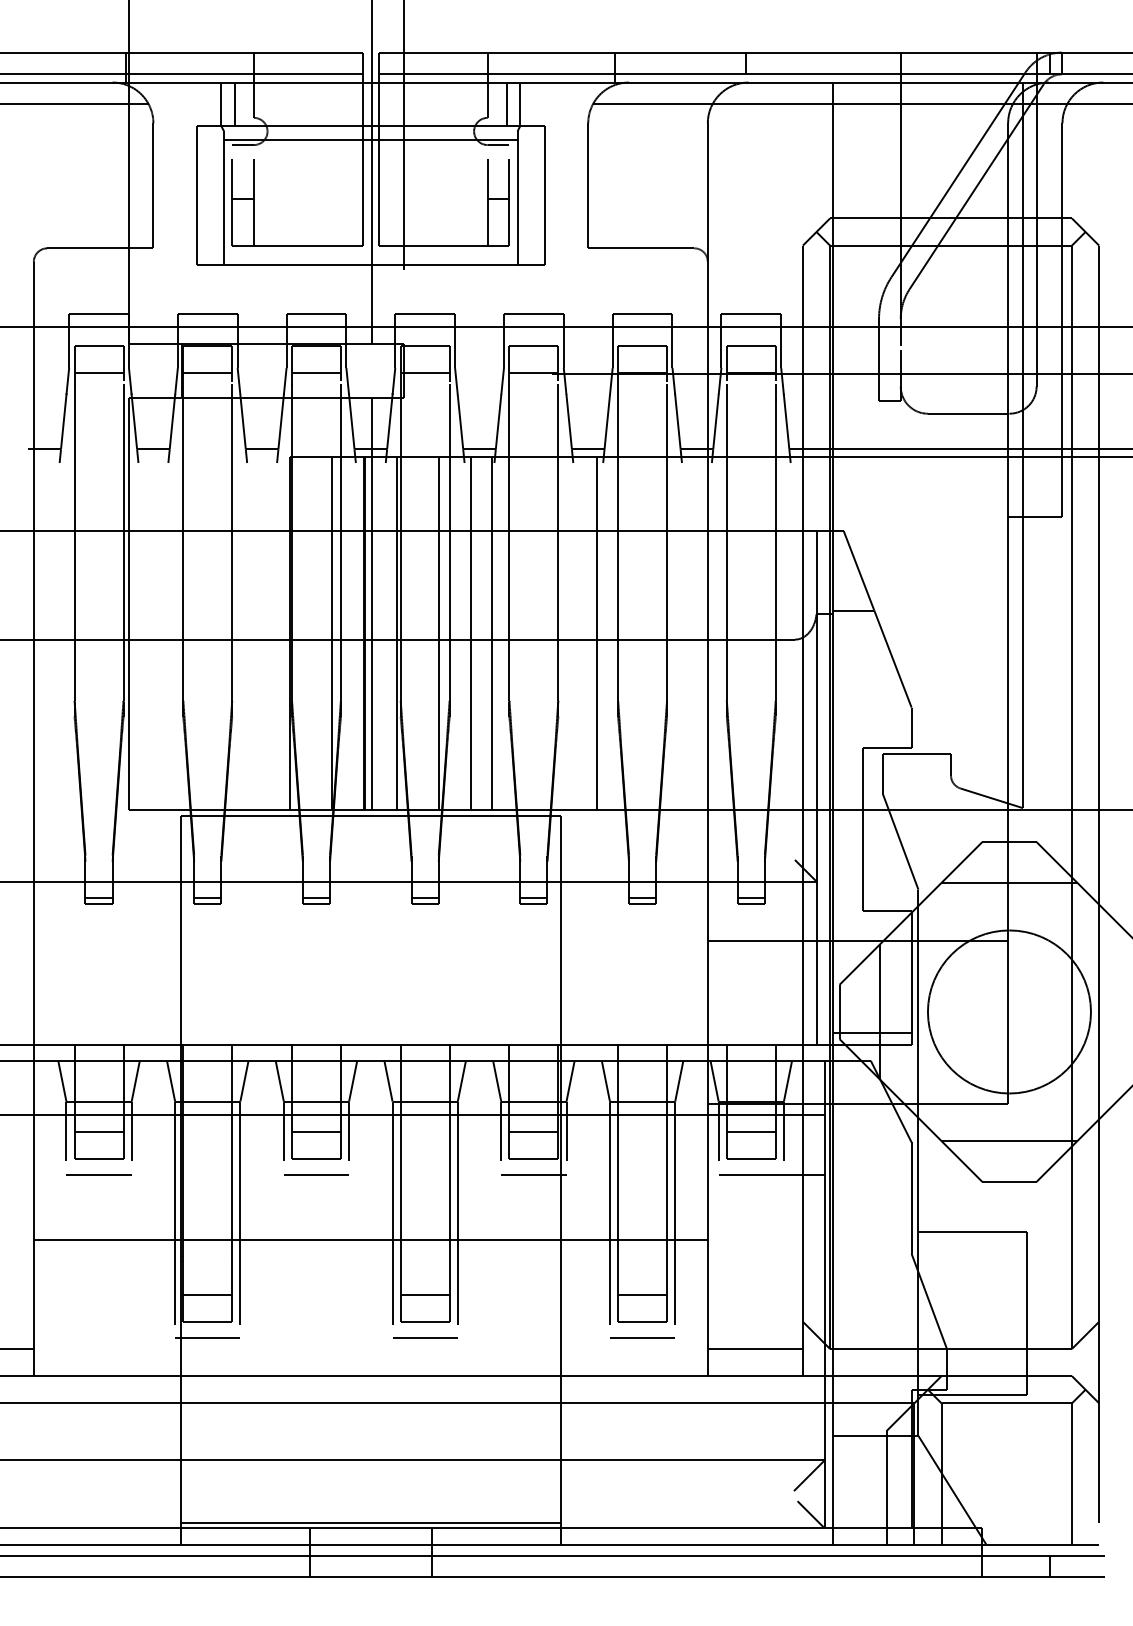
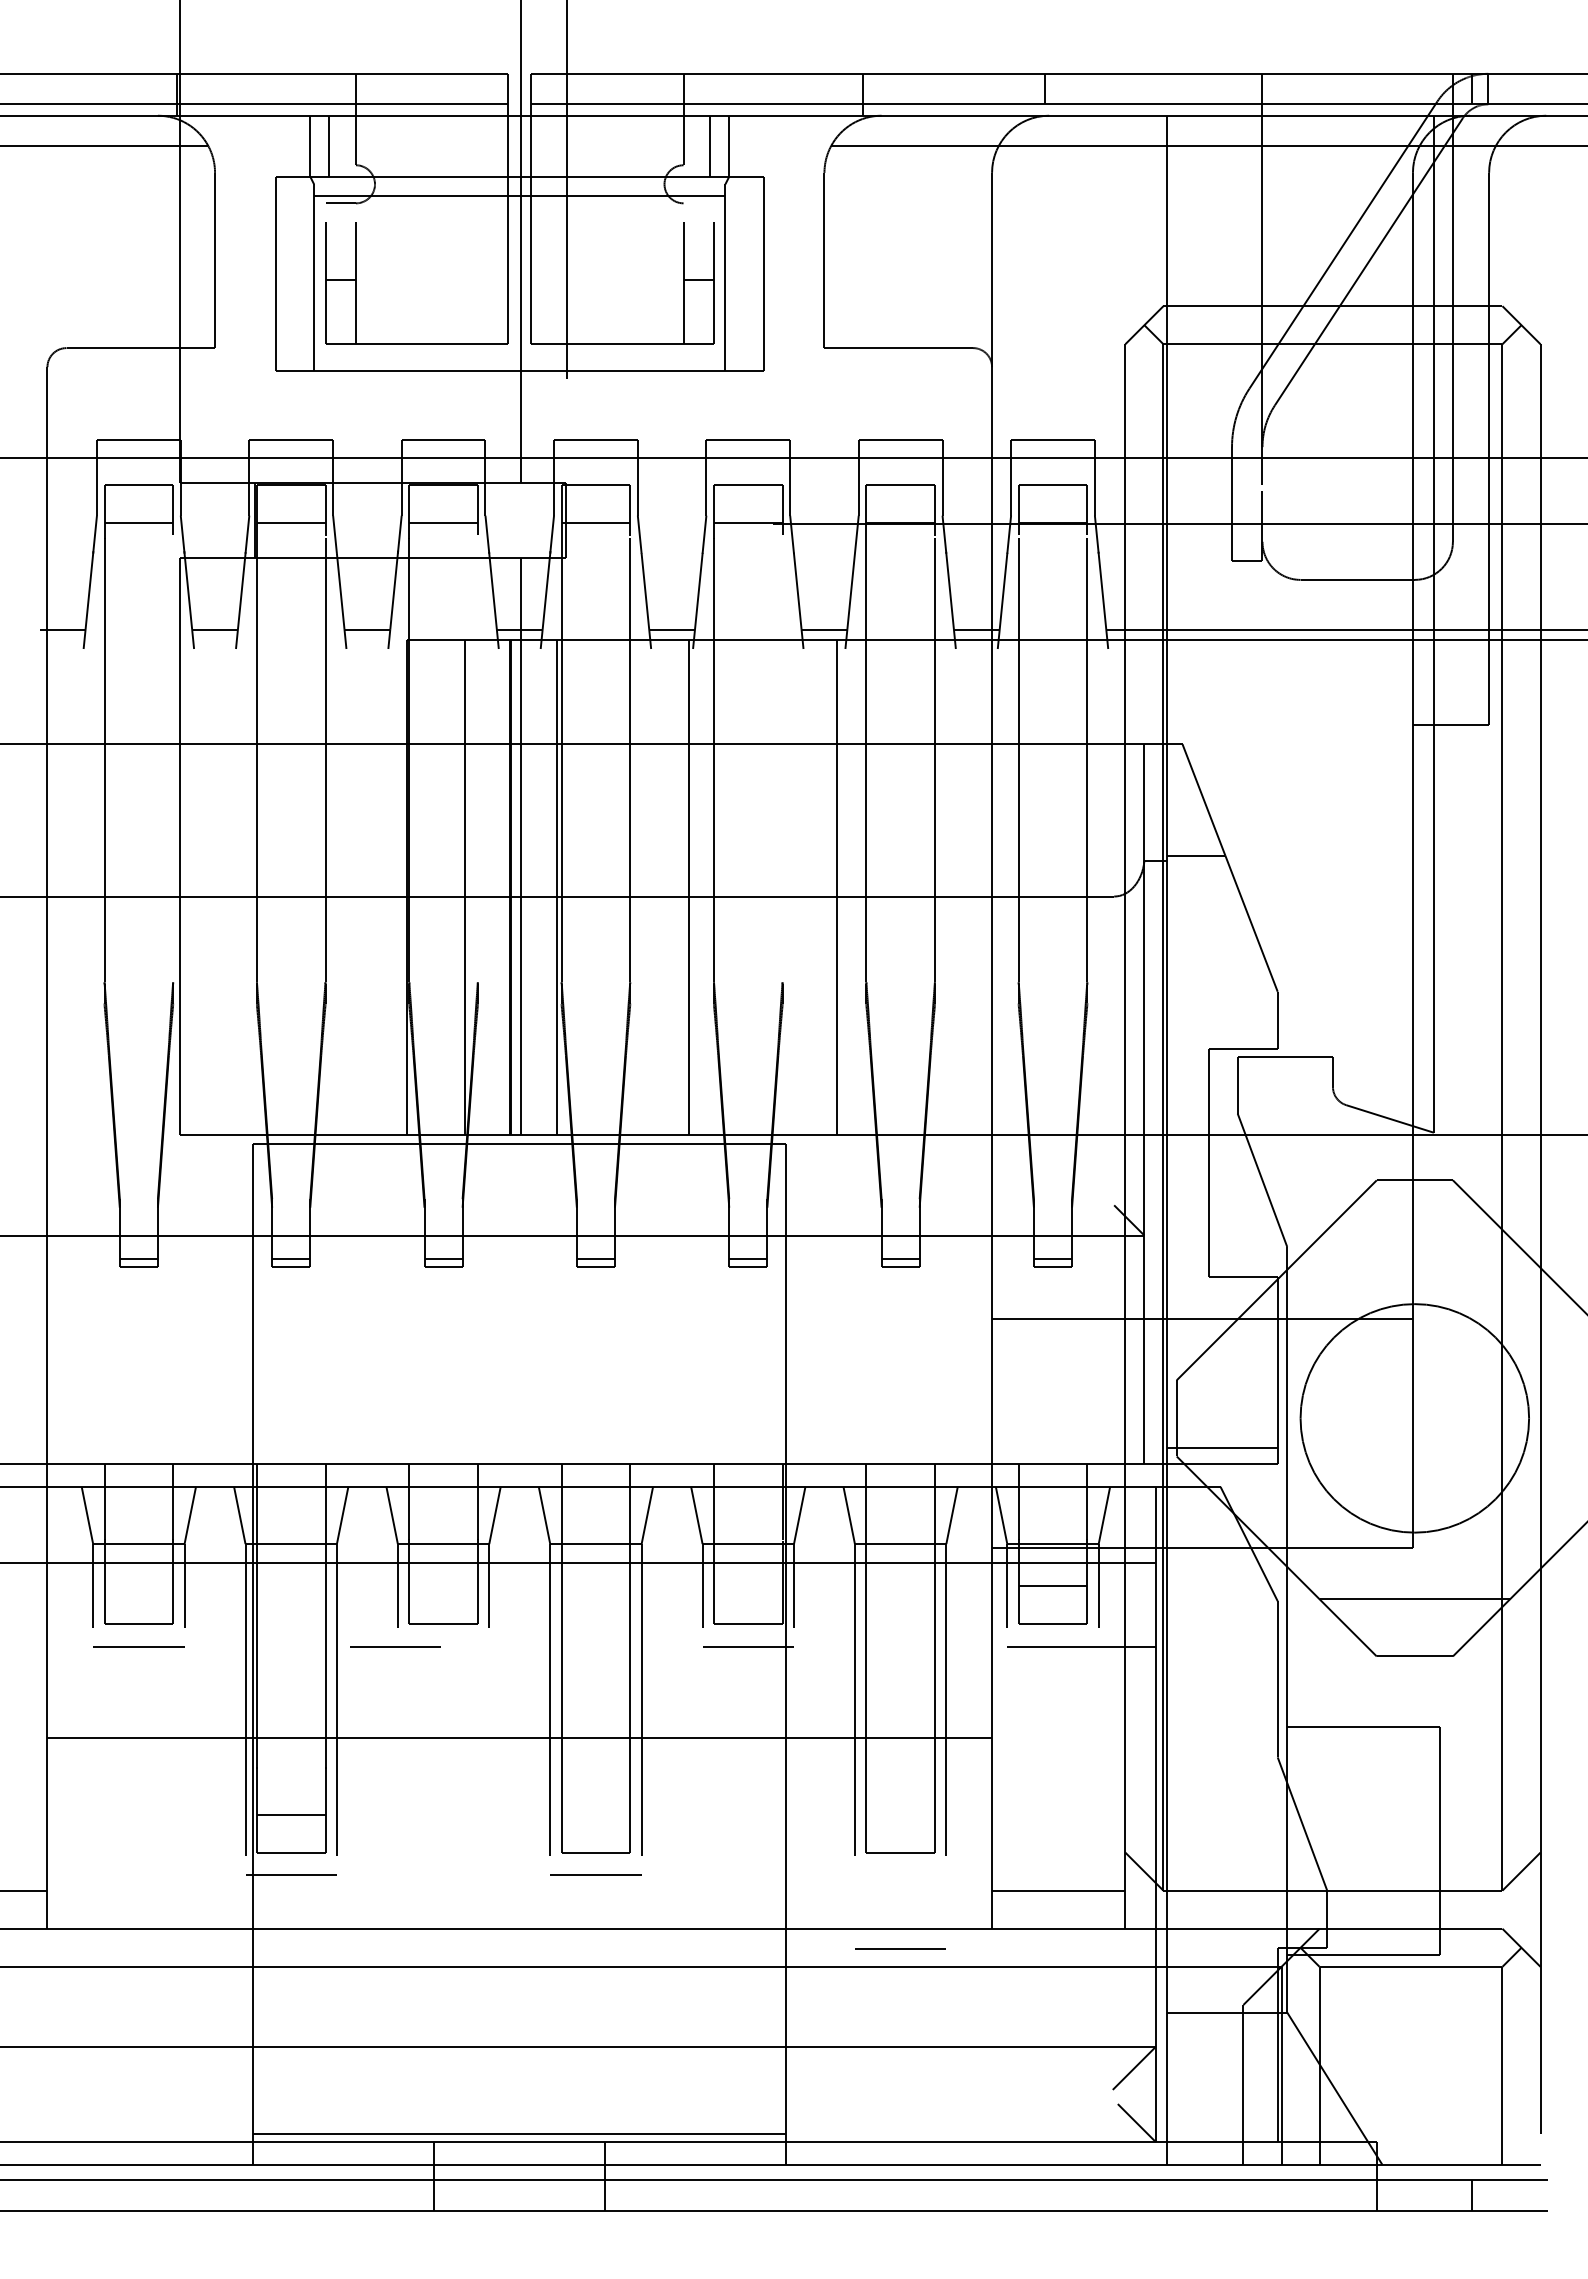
line: (498, 145) -> (698, 203), removed
line: (123, 542) -> (173, 760), removed
line: (340, 542) -> (477, 760), removed
line: (558, 542) -> (782, 760), removed
line: (438, 633) -> (614, 887), removed
line: (471, 633) -> (660, 887), removed
line: (1009, 882) -> (1414, 1237), removed
line: (880, 1012) -> (1233, 1418), removed
line: (98, 1131) -> (138, 1585), removed
line: (316, 1131) -> (443, 1585), removed
line: (534, 1131) -> (748, 1585), removed
line: (316, 1174) -> (395, 1646), moved
line: (424, 1294) -> (595, 1814), removed
line: (642, 1294) -> (900, 1814), removed
line: (642, 1337) -> (900, 1948), moved

